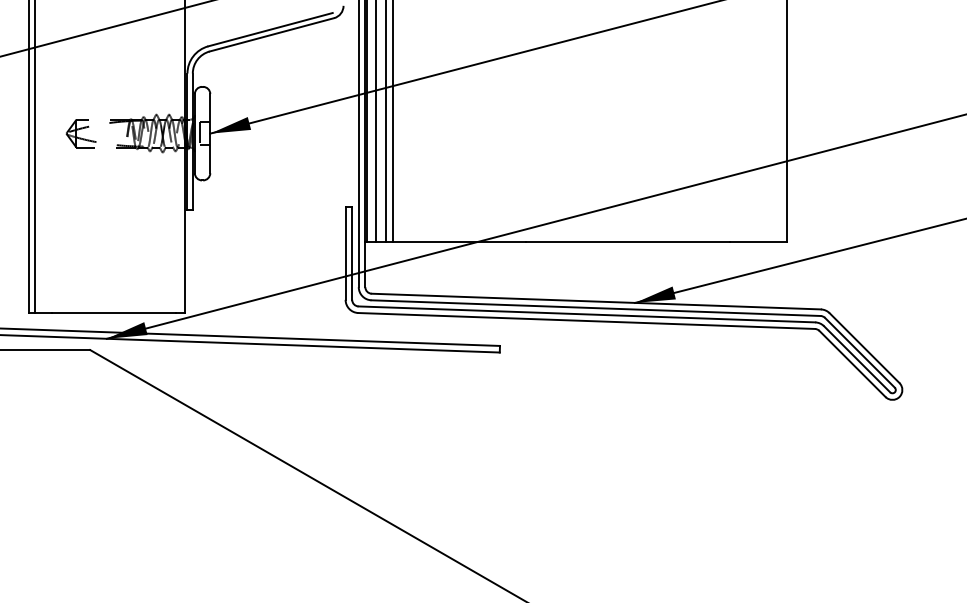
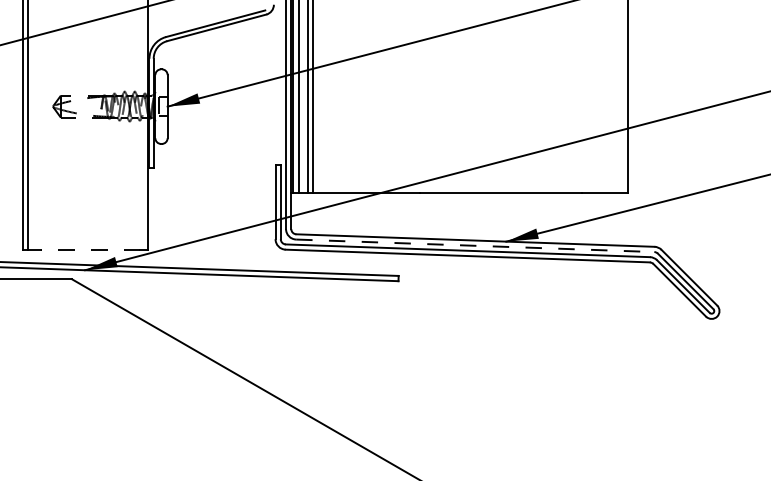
line: (596, 307) -> (475, 245), solid -> dashed
line: (113, 312) -> (90, 249), solid -> dashed

